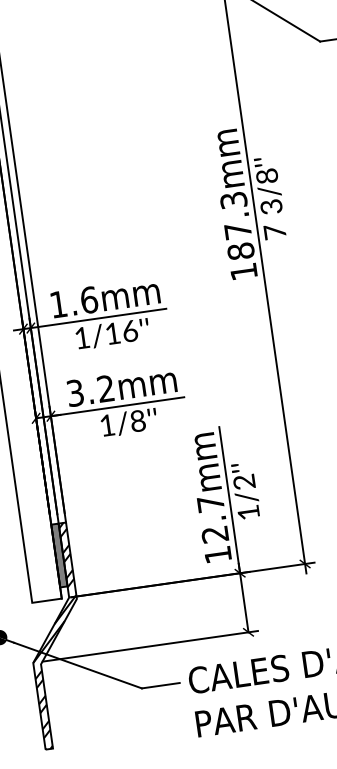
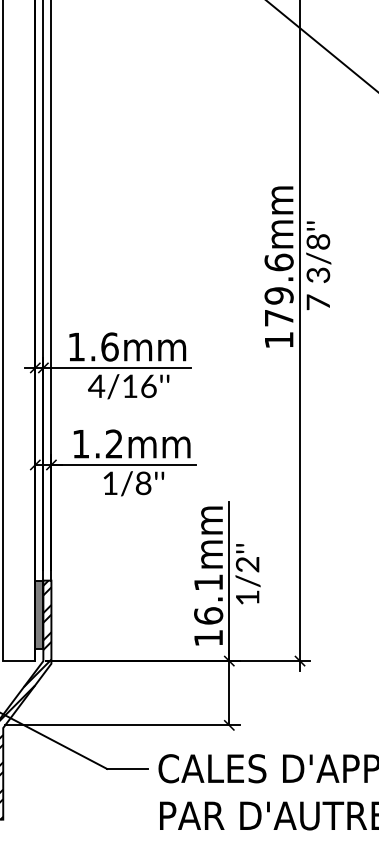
text: (236, 225) -> (278, 289), 187.3mm -> 179.6mm
text: (81, 337) -> (96, 385), 1/16''\f] -> 4/16''\f]
text: (74, 392) -> (80, 443), 3.2mm -> 1.2mm
text: (212, 519) -> (208, 599), 12.7mm -> 16.1mm

